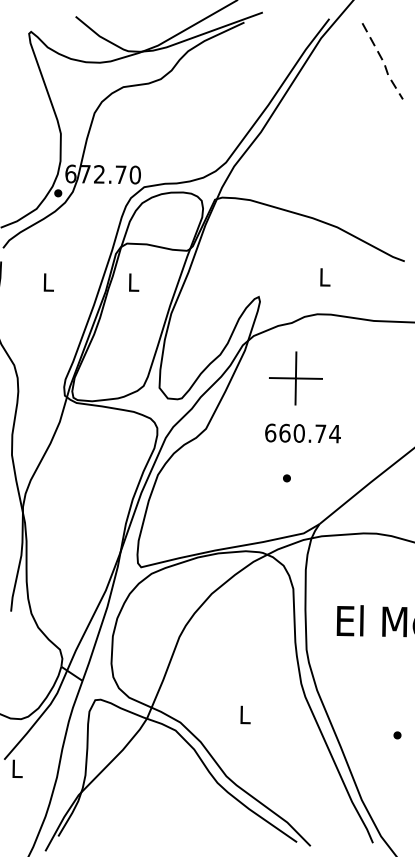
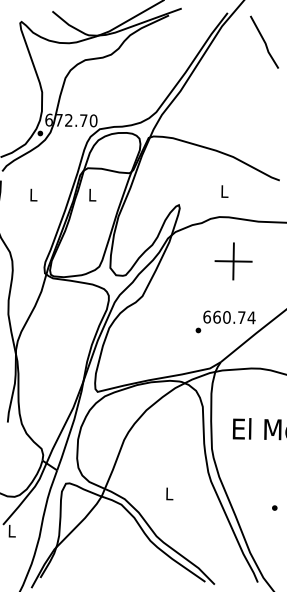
line: (384, 63) -> (265, 43), dashed -> solid
part: (295, 378) -> (233, 261), moved
text: (303, 433) -> (229, 317), moved

